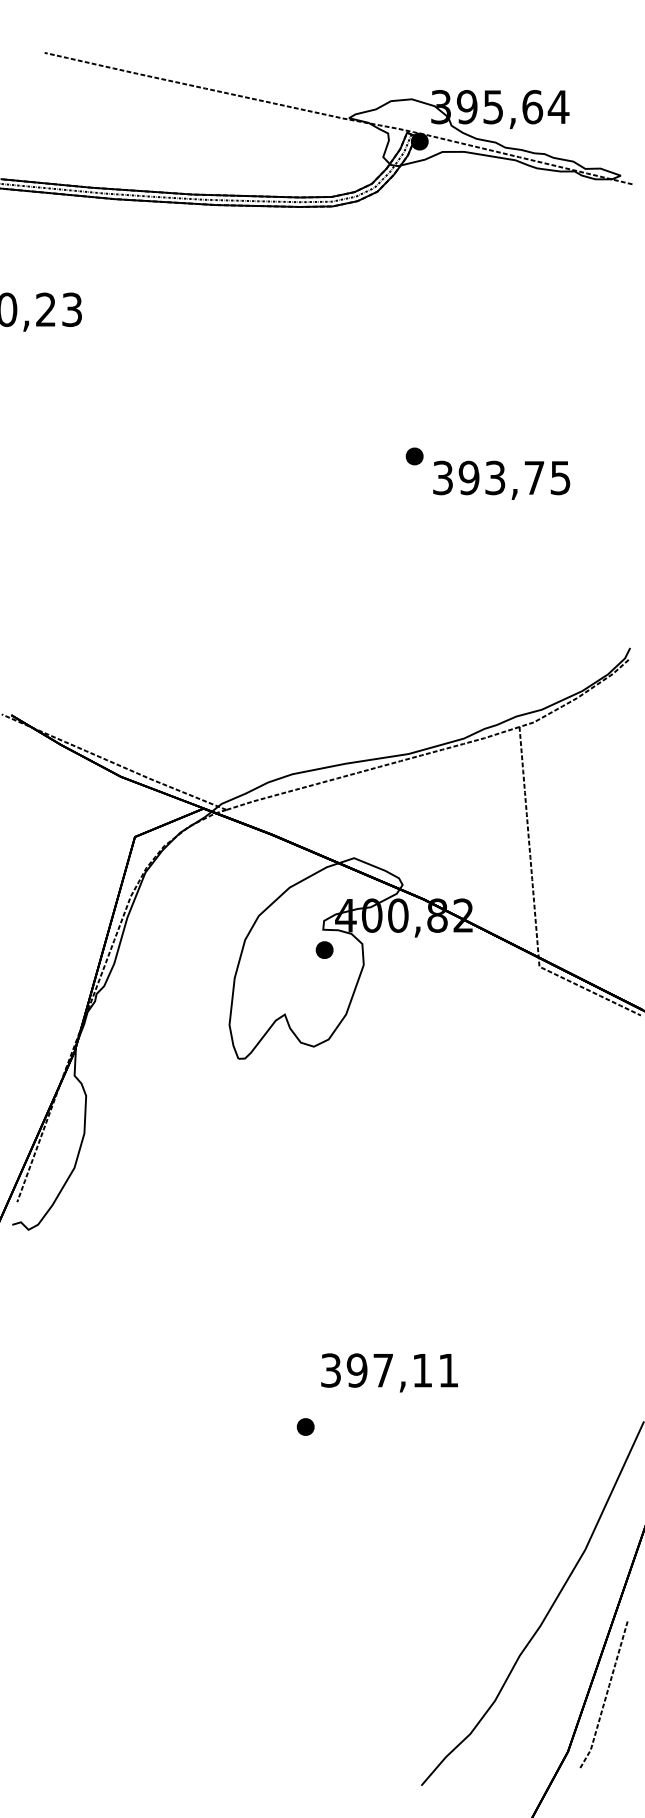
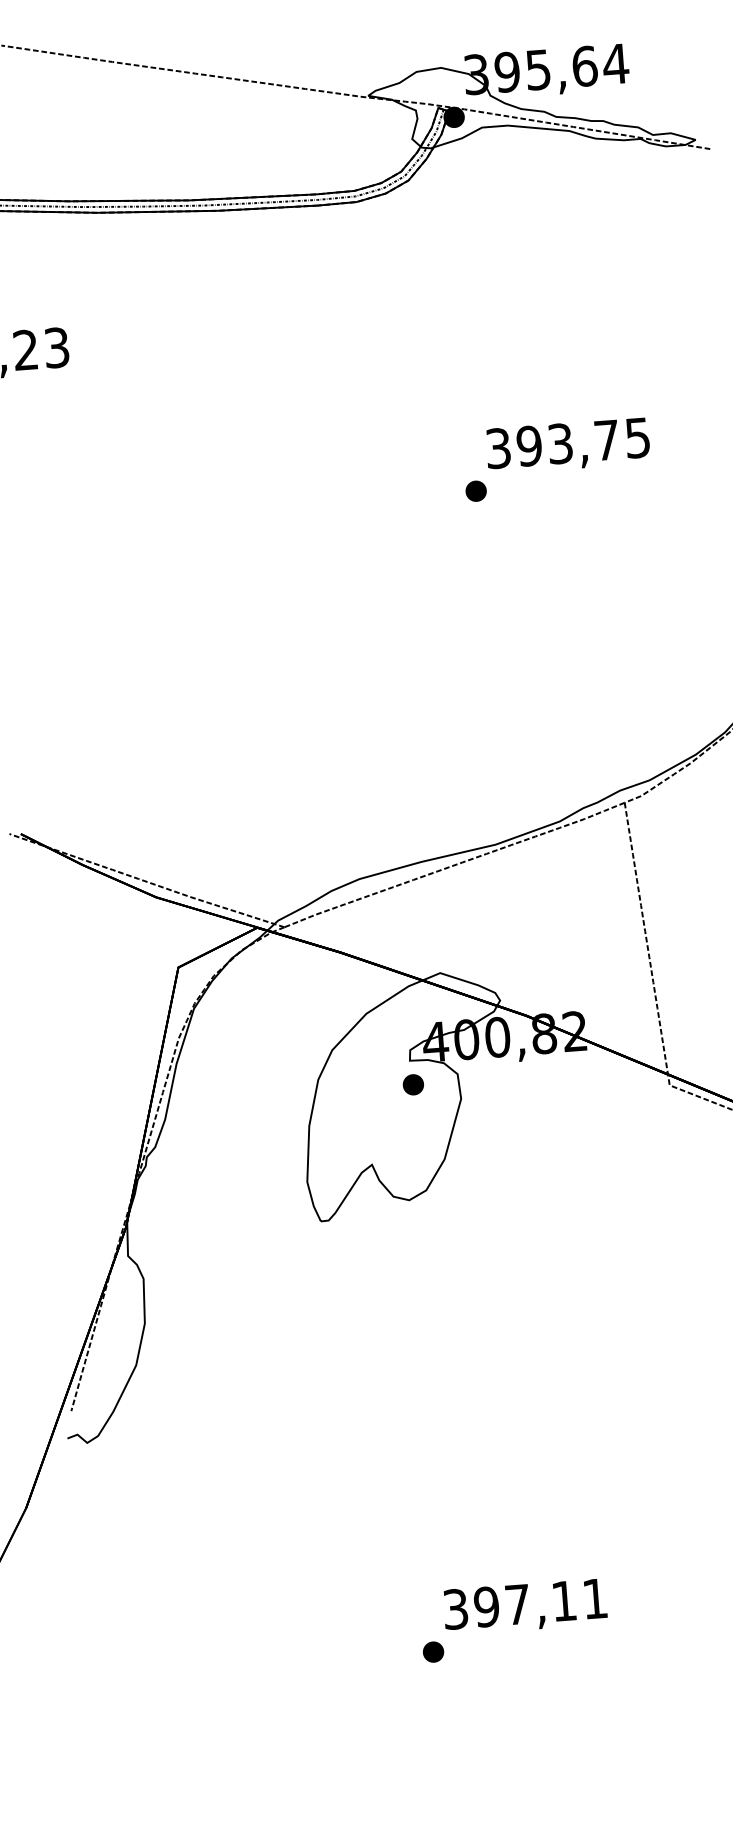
text: (501, 479) -> (567, 445), moved
text: (389, 1372) -> (525, 1606), moved

